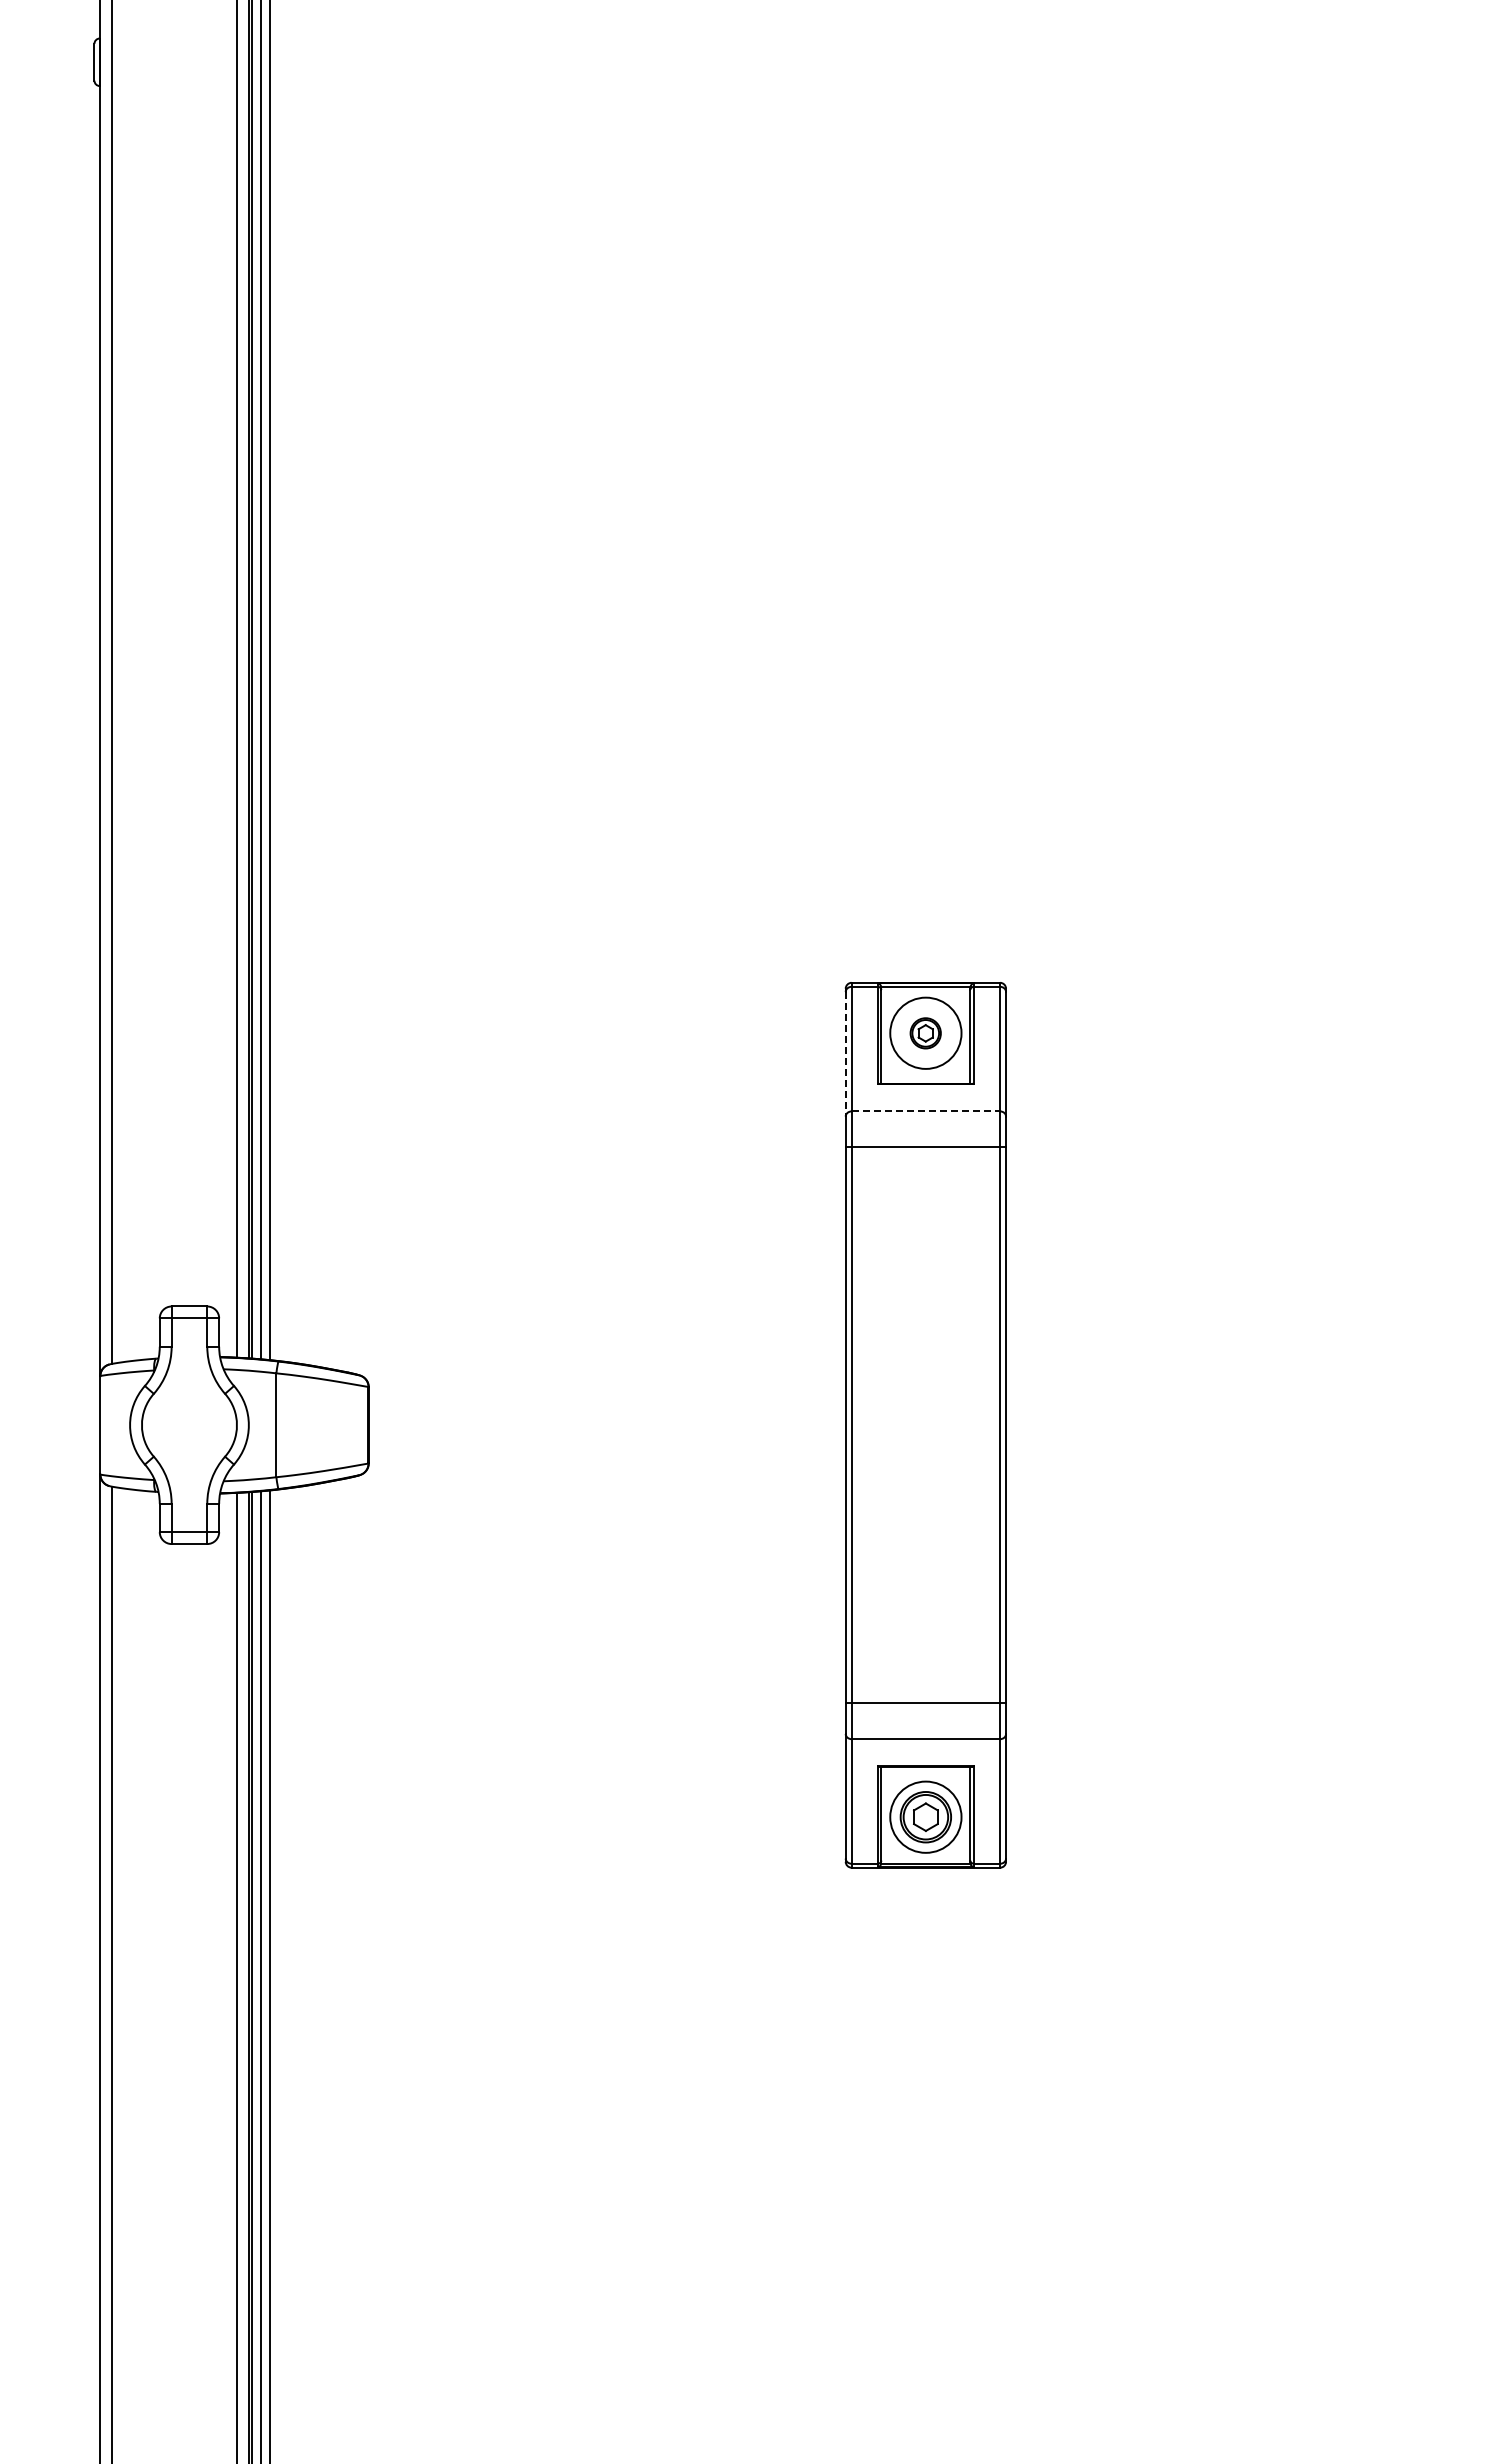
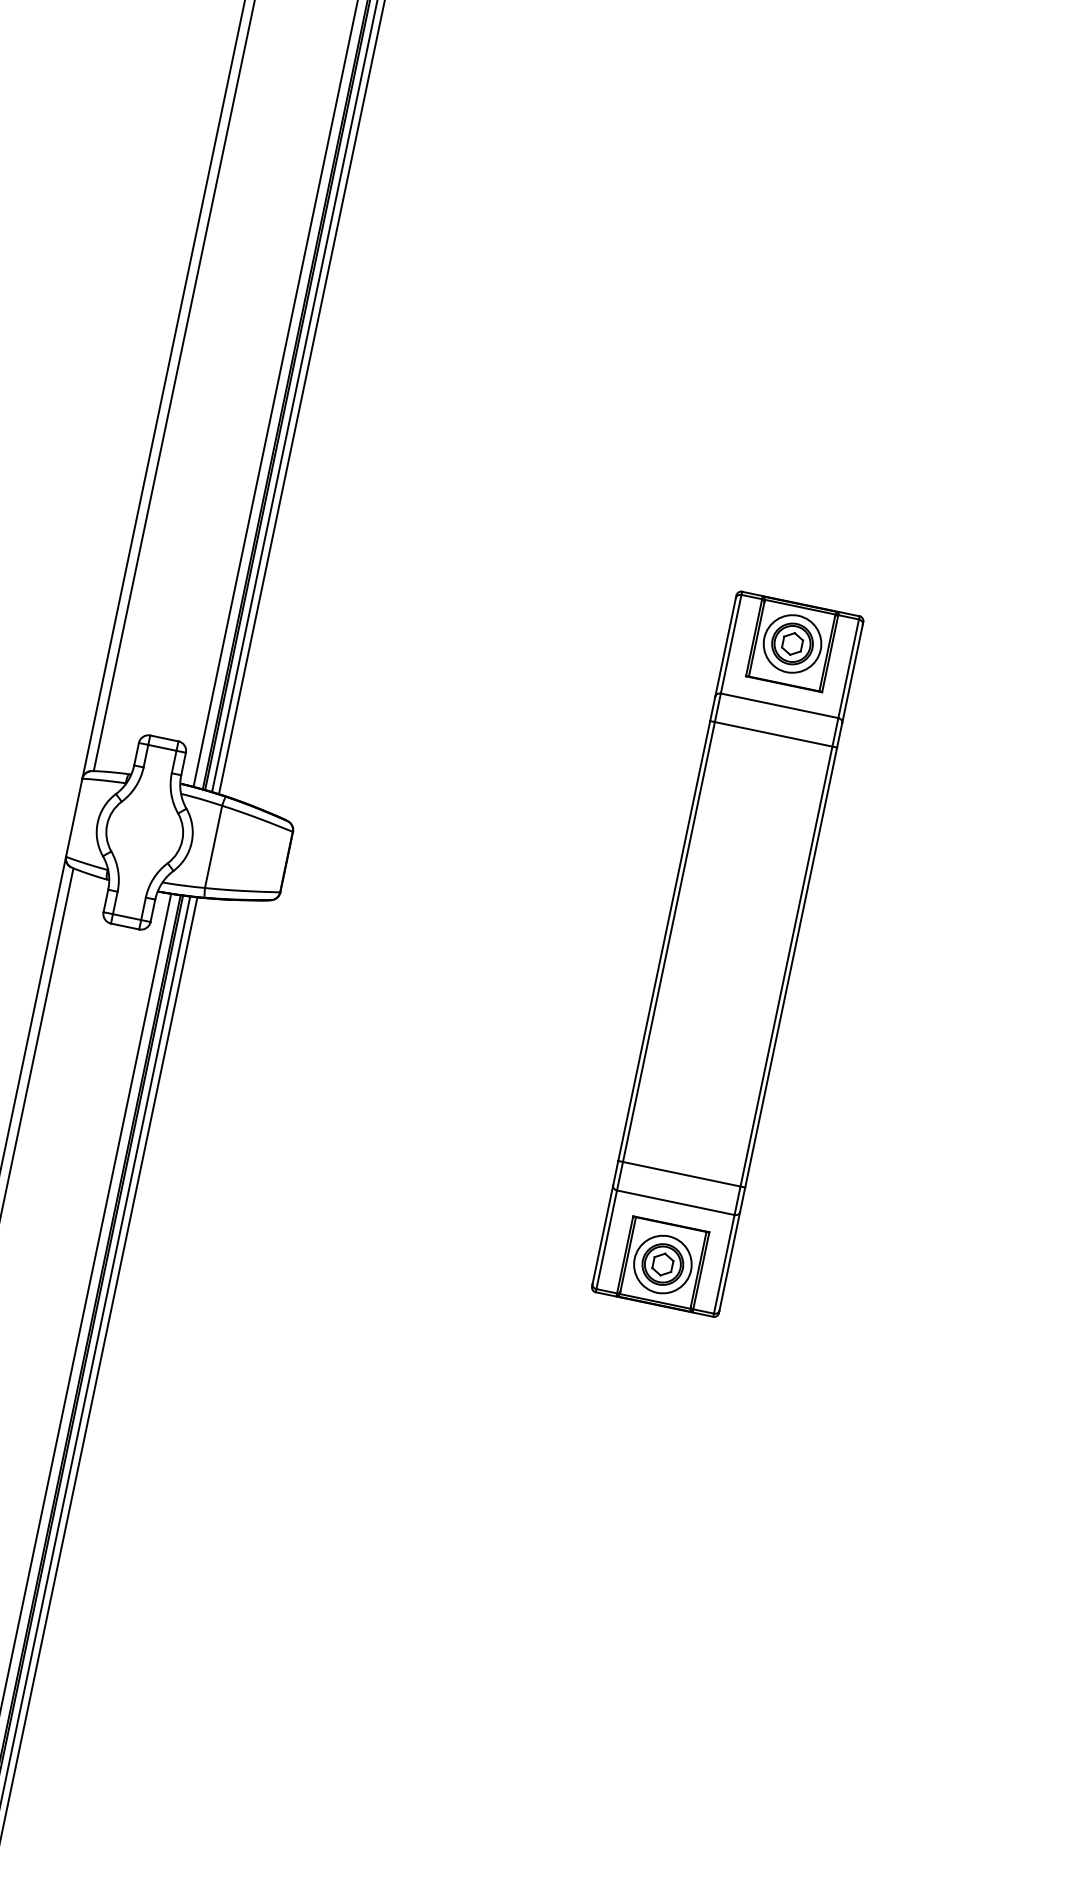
part: (925, 1033) -> (792, 644), size x1.67
line: (845, 1054) -> (725, 647), dashed -> solid
line: (926, 1111) -> (780, 706), dashed -> solid

